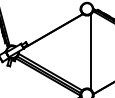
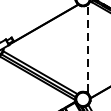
line: (90, 51) -> (87, 48), solid -> dashed

